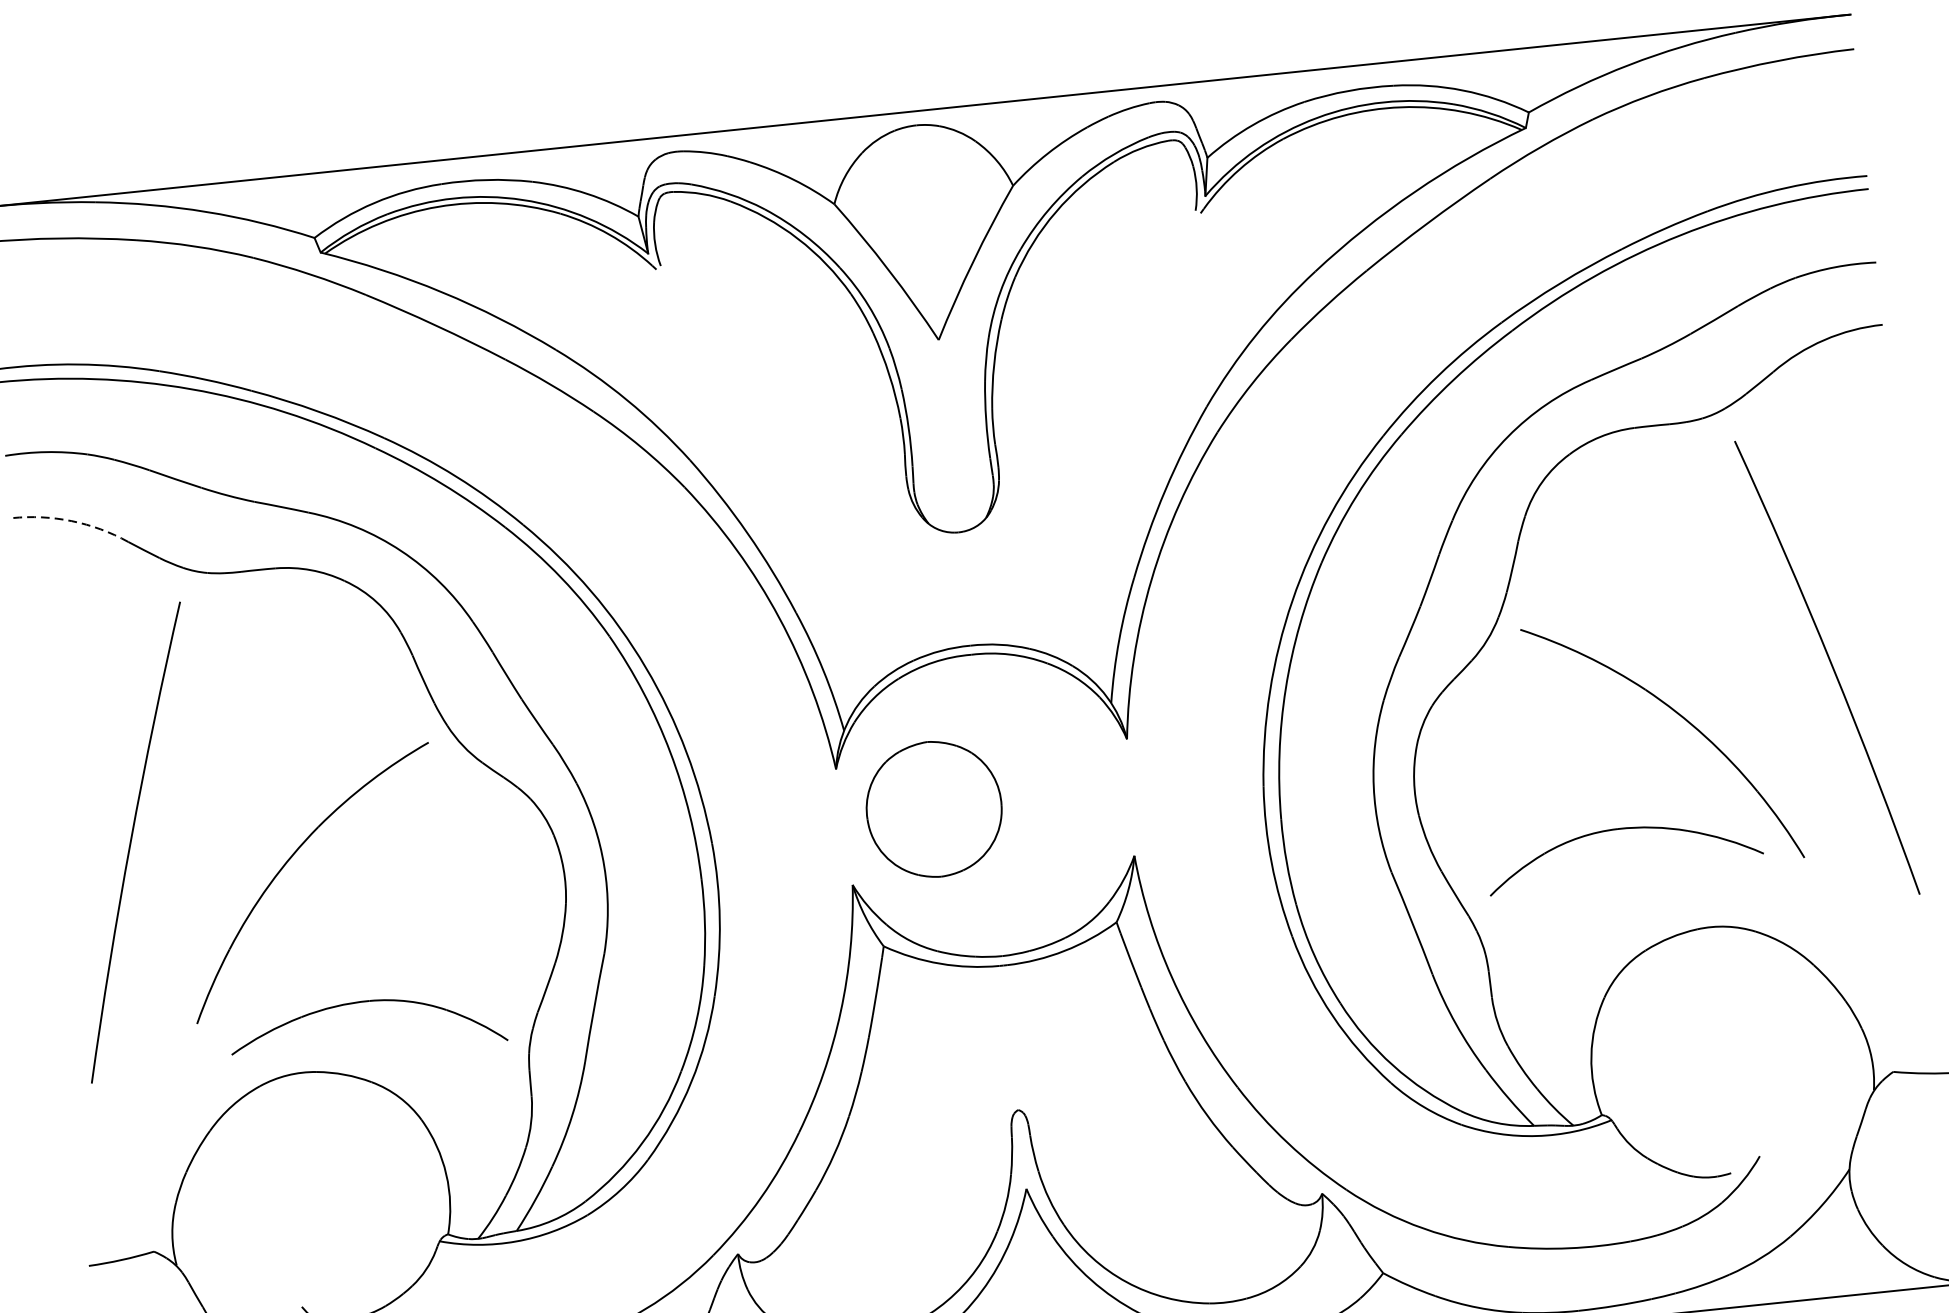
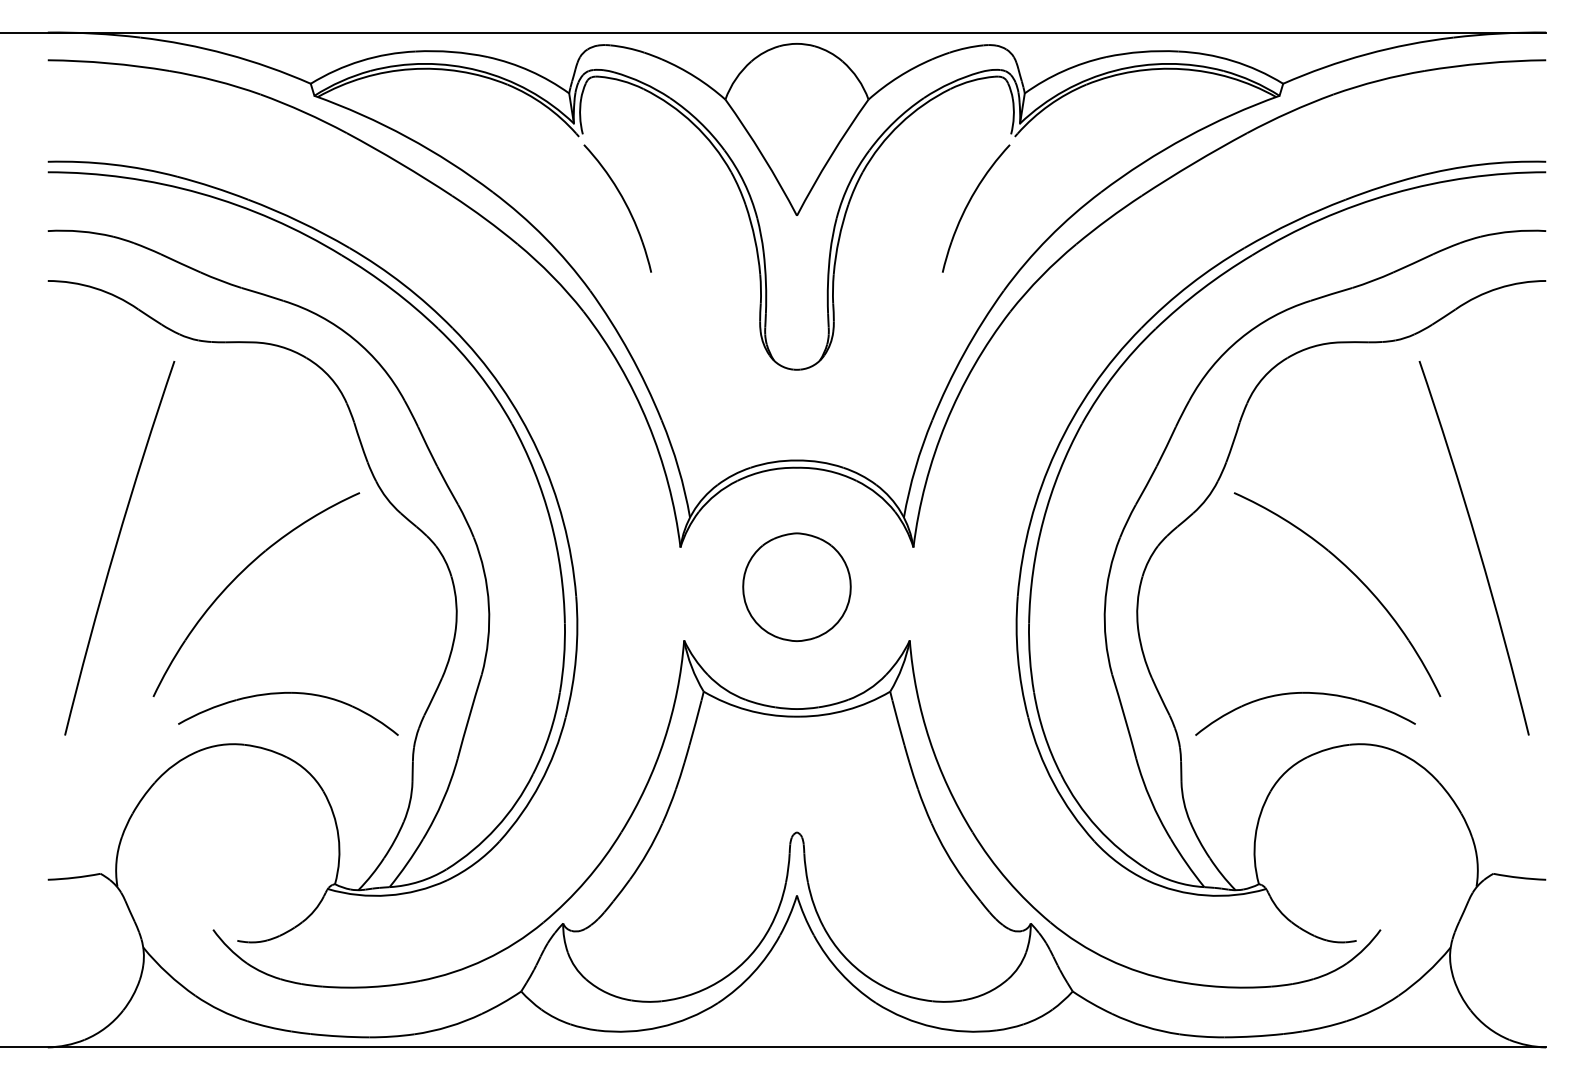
part: (1151, 305) -> (968, 205), added
part: (723, 349) -> (625, 205), added
arc: (72, 521) -> (95, 288), dashed -> solid
part: (933, 808) -> (796, 586), moved
part: (1622, 829) -> (1305, 693), moved

